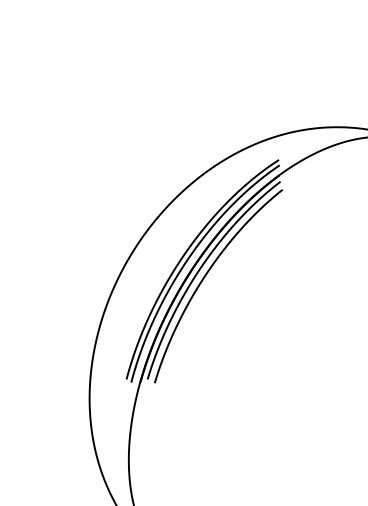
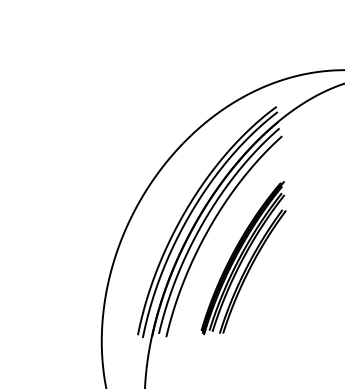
part: (235, 308) -> (242, 257), added

